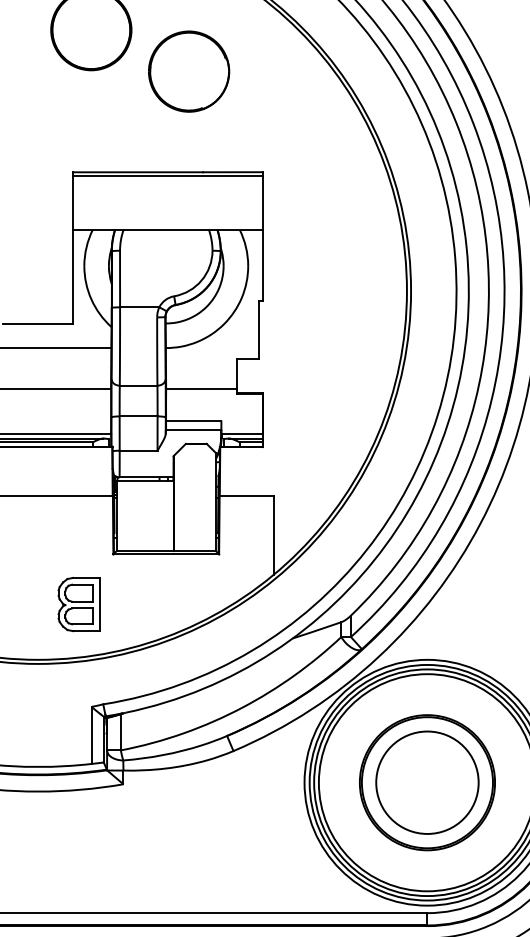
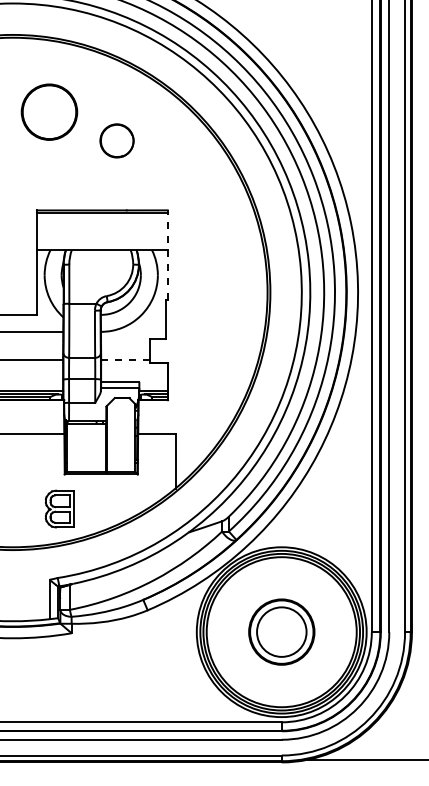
part: (188, 71) -> (116, 140), size x0.6
line: (262, 236) -> (167, 254), solid -> dashed
line: (201, 388) -> (125, 359), solid -> dashed
part: (78, 603) -> (59, 508), moved
part: (427, 781) -> (281, 631), size x0.7

